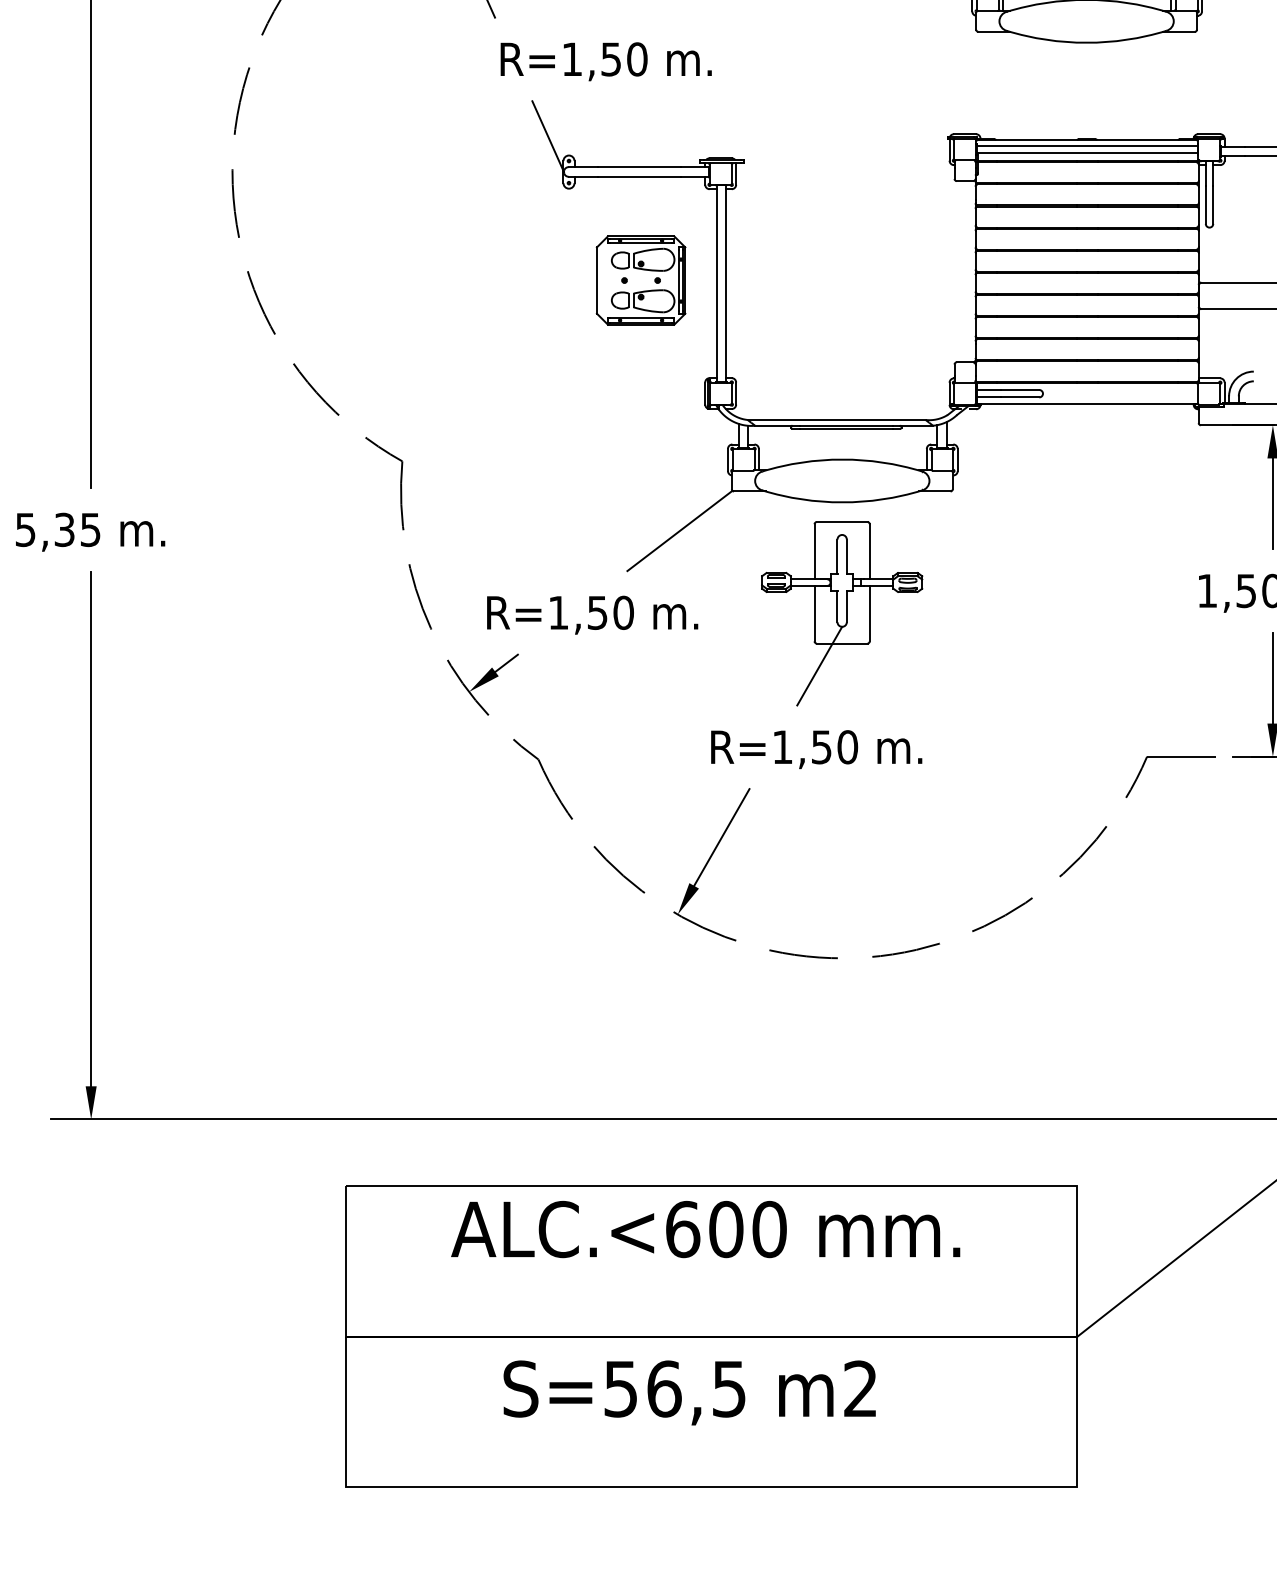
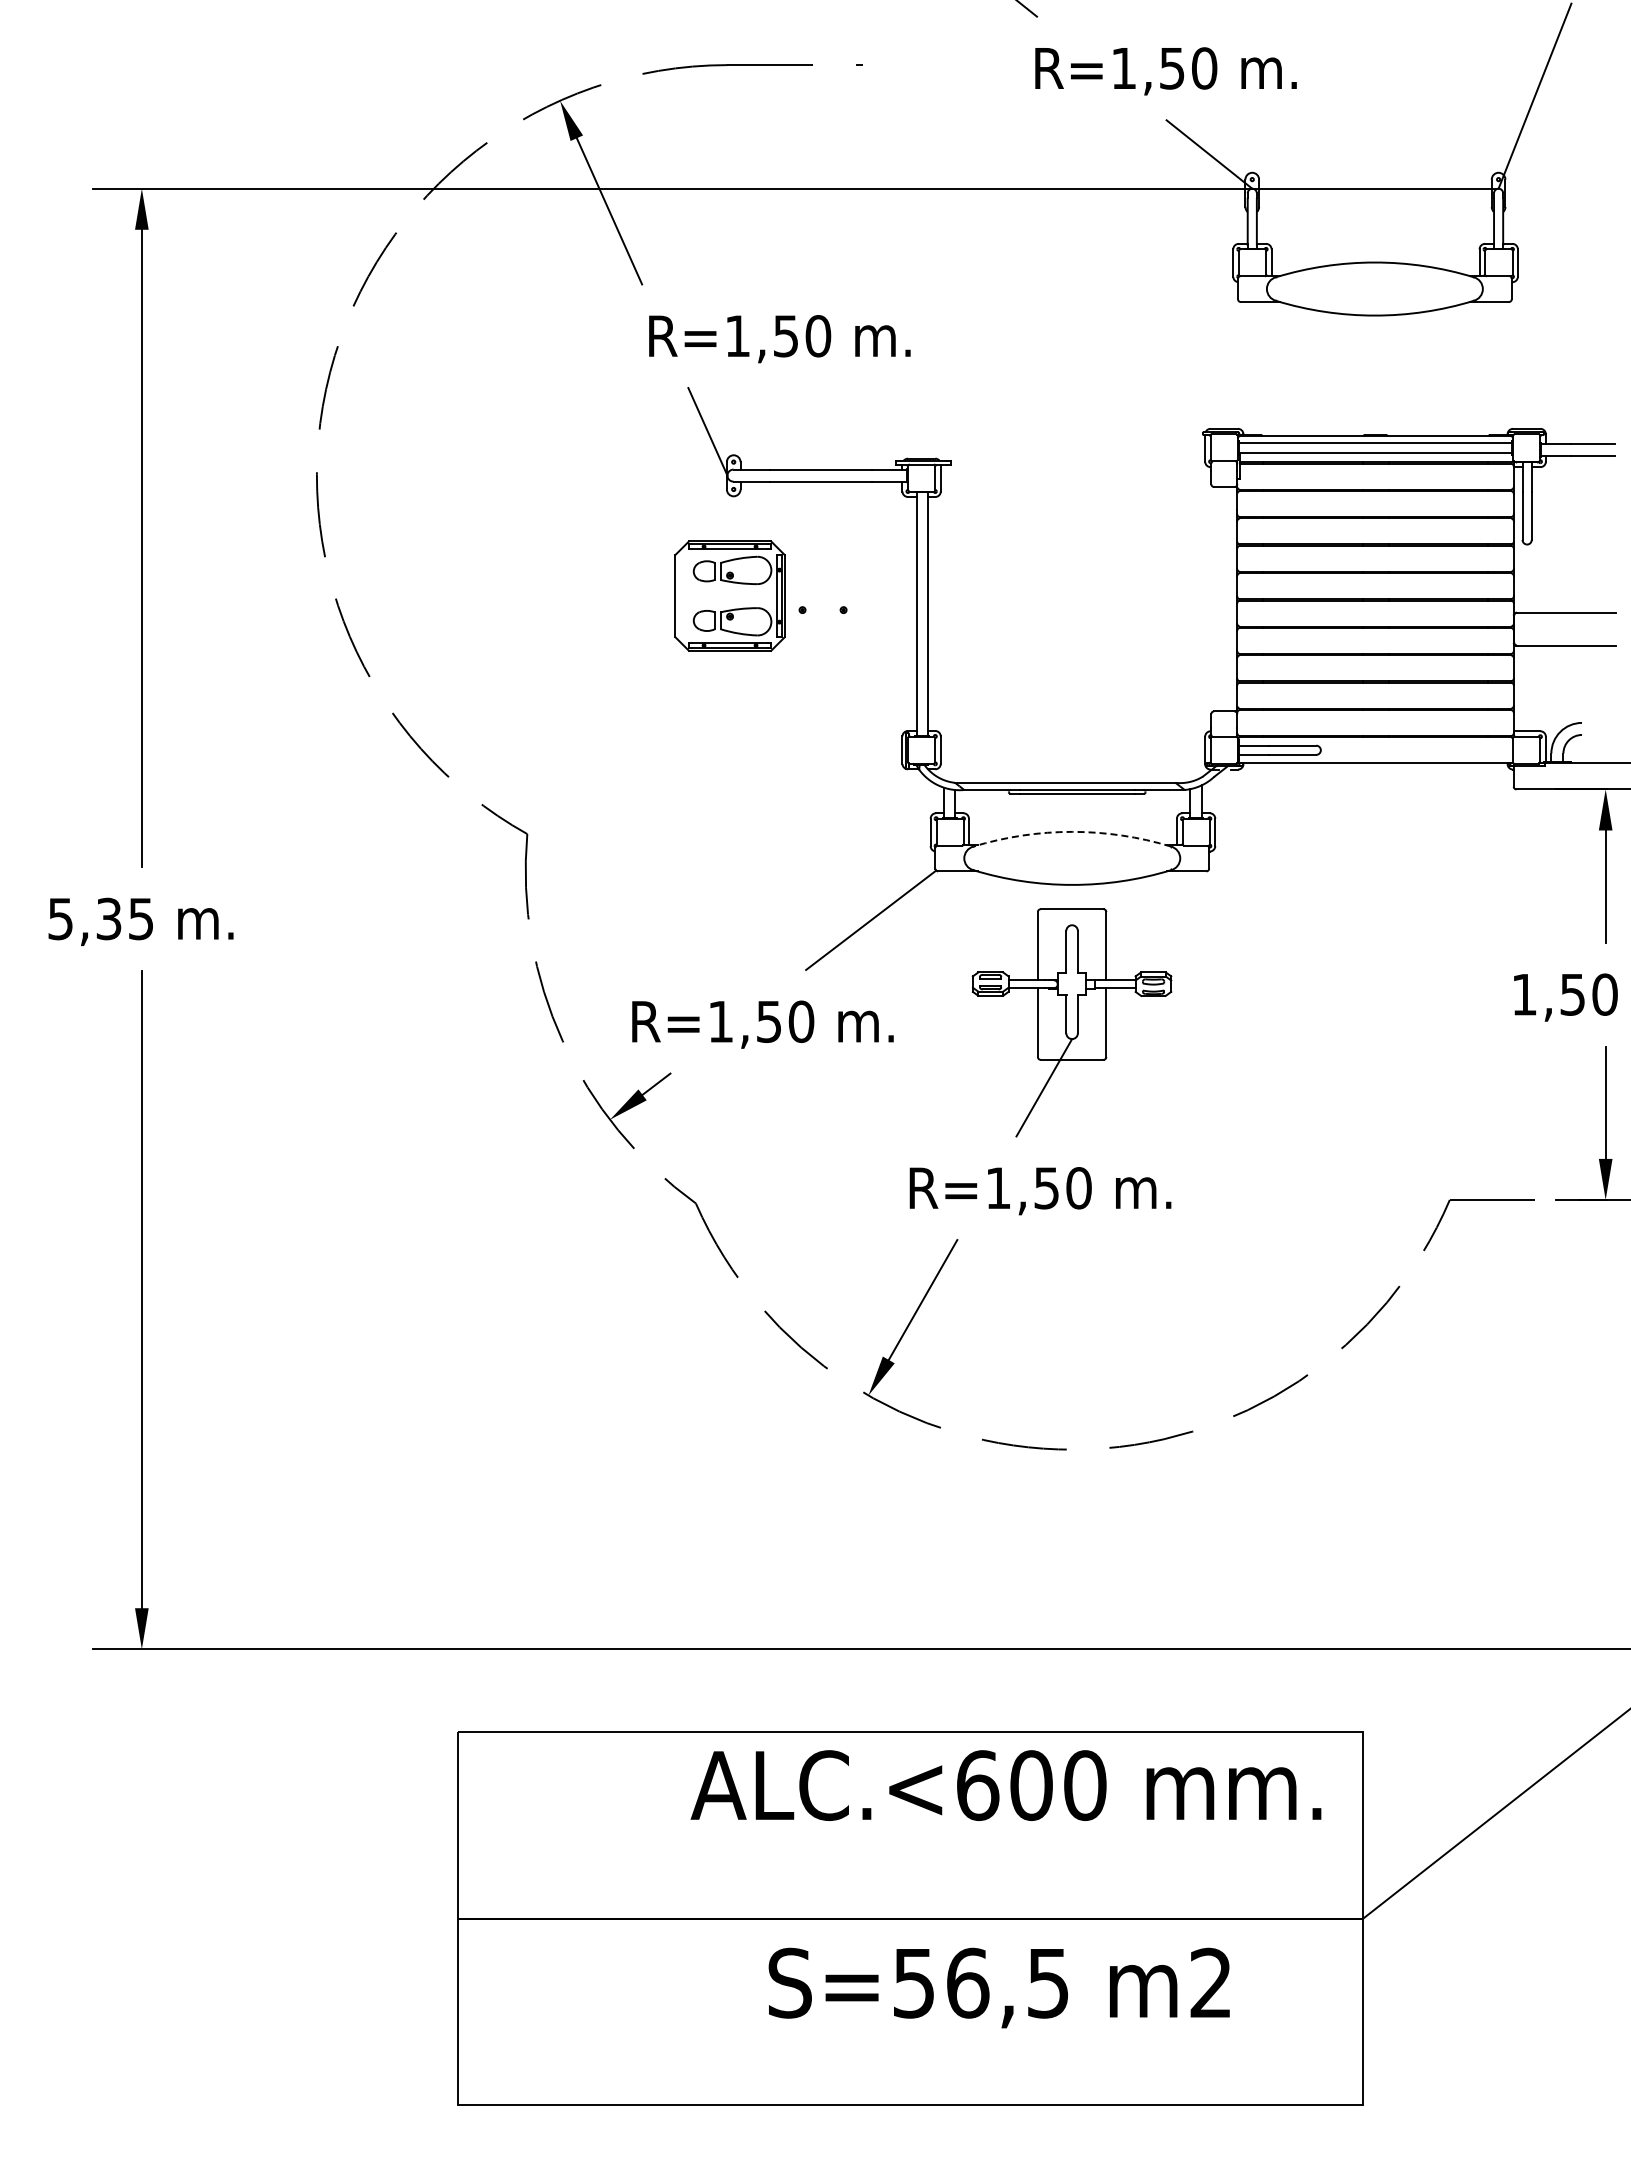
part: (640, 280) -> (729, 595), moved
arc: (842, 459) -> (1072, 831), solid -> dashed
text: (705, 1229) -> (1005, 1785), moved
text: (689, 1392) -> (998, 1987), moved

